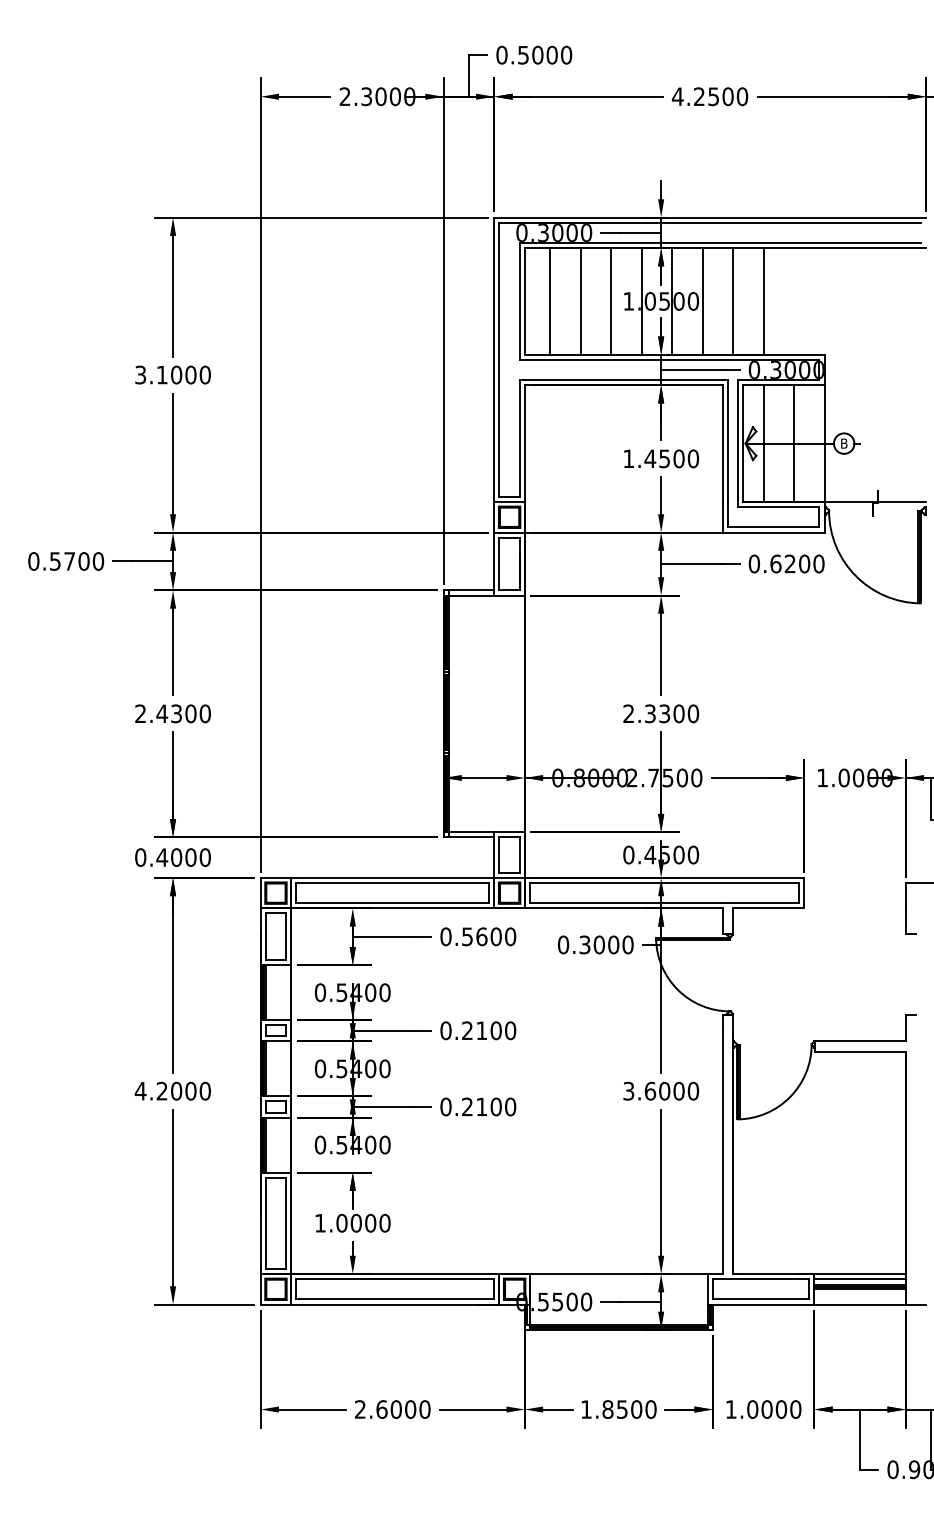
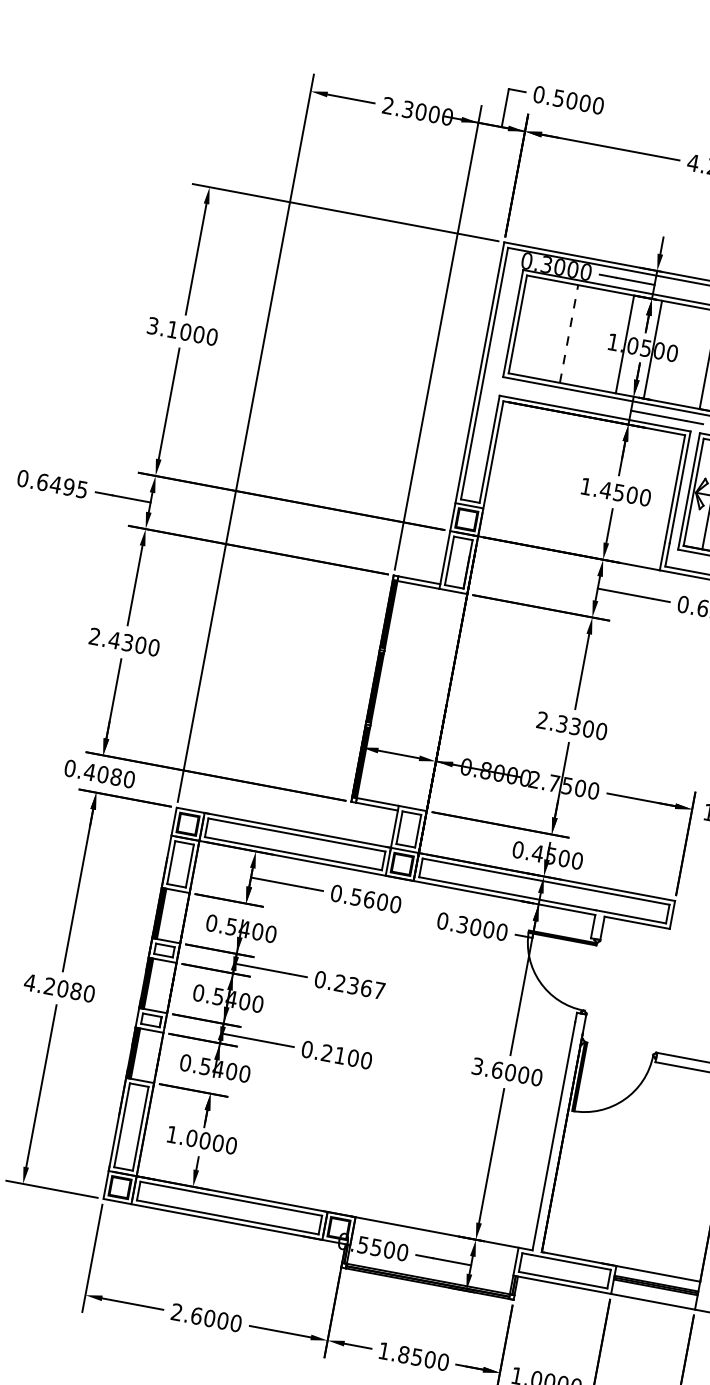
line: (580, 300) -> (569, 333), solid -> dashed
line: (550, 301) -> (541, 328), removed
line: (611, 301) -> (597, 339), removed
line: (702, 301) -> (680, 354), removed
text: (76, 561) -> (62, 485), 0.5700 -> 0.6495
text: (190, 857) -> (115, 776), 0.4000 -> 0.4080
text: (496, 1030) -> (366, 988), 0.2100 -> 0.2367
text: (190, 1091) -> (75, 991), 4.2000 -> 4.2080
line: (859, 1279) -> (656, 1278), removed

